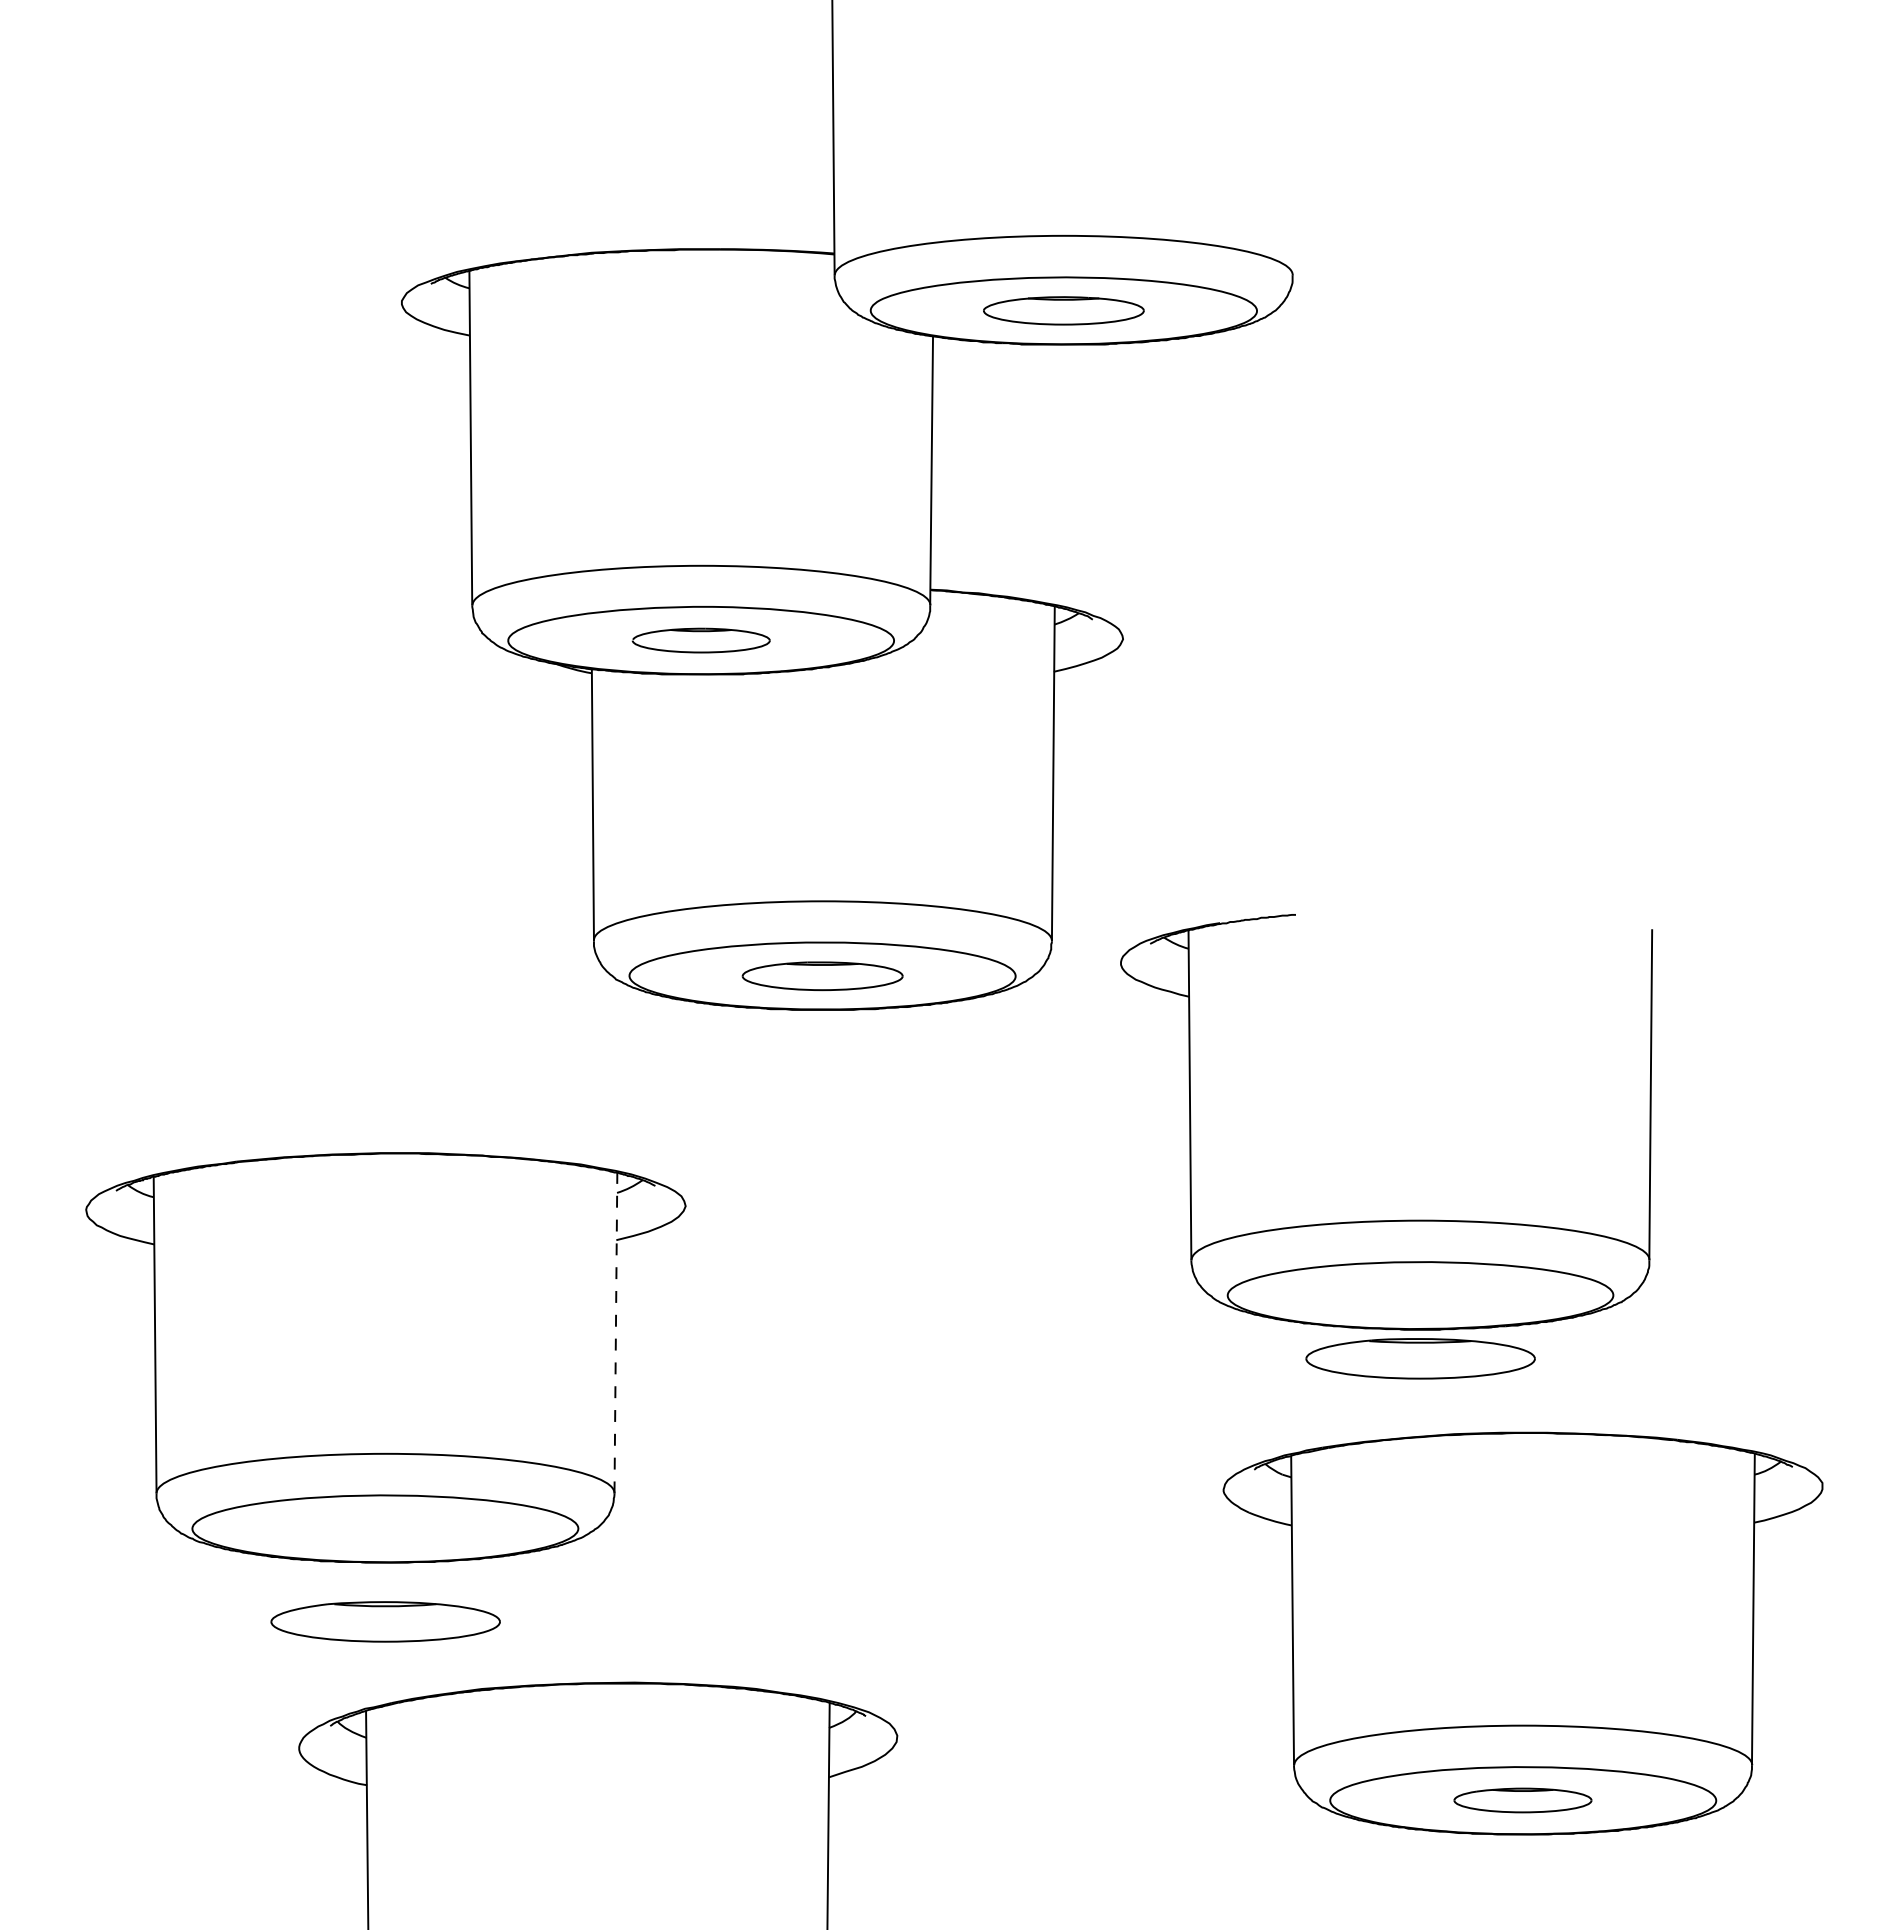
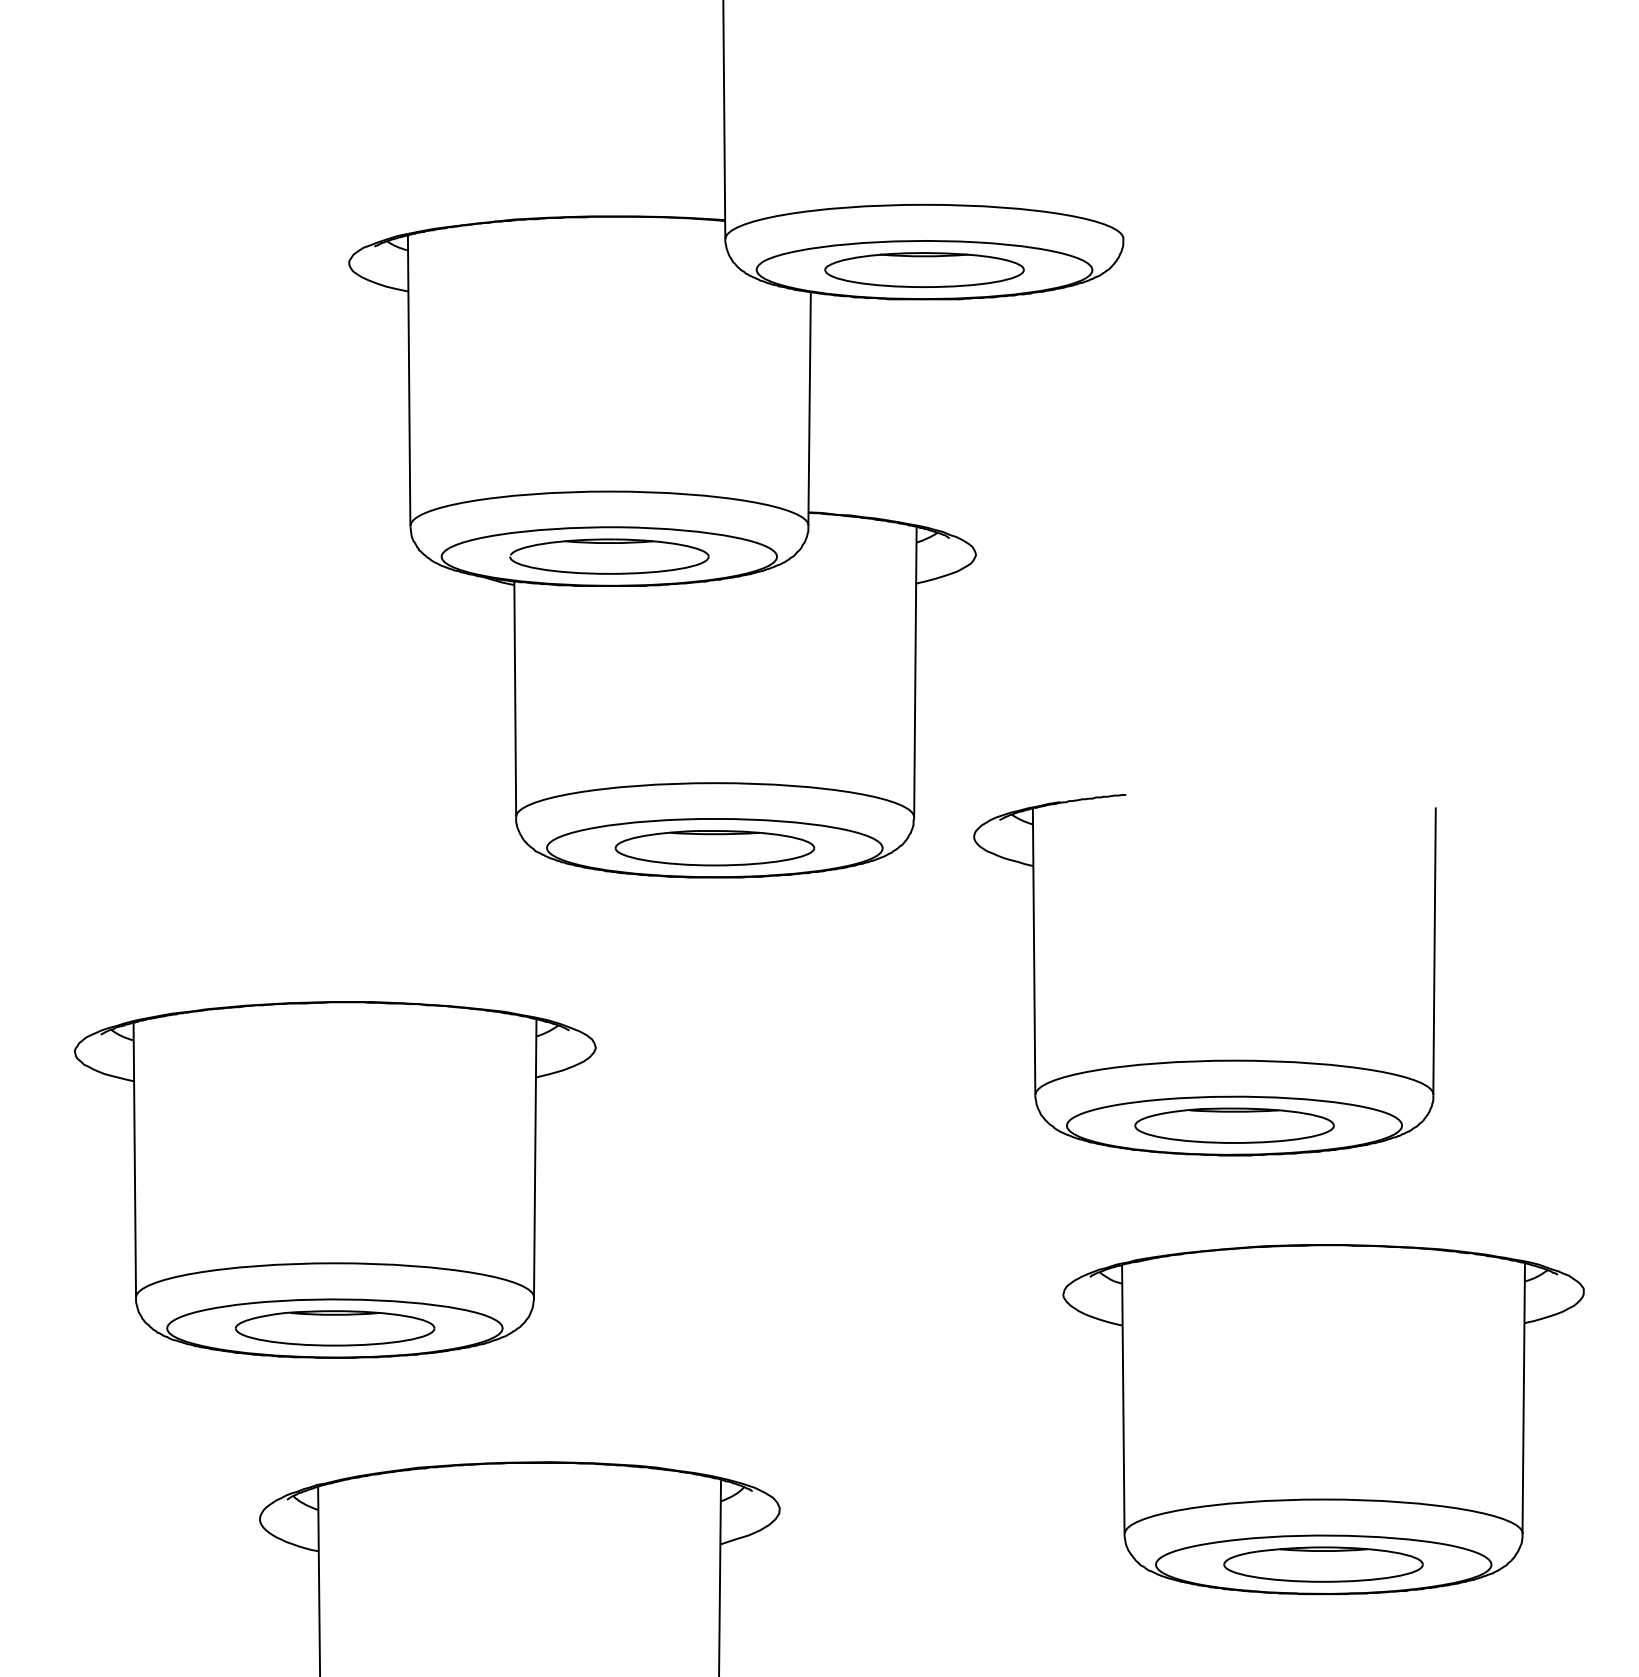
part: (1063, 310) -> (924, 269), size x1.43
part: (701, 640) -> (609, 556), size x1.67
part: (822, 976) -> (714, 848), size x1.43
line: (616, 1332) -> (535, 1157), dashed -> solid
part: (1420, 1358) -> (1234, 1125), moved
part: (386, 1622) -> (335, 1328), moved
part: (1522, 1800) -> (1323, 1564), size x1.67

